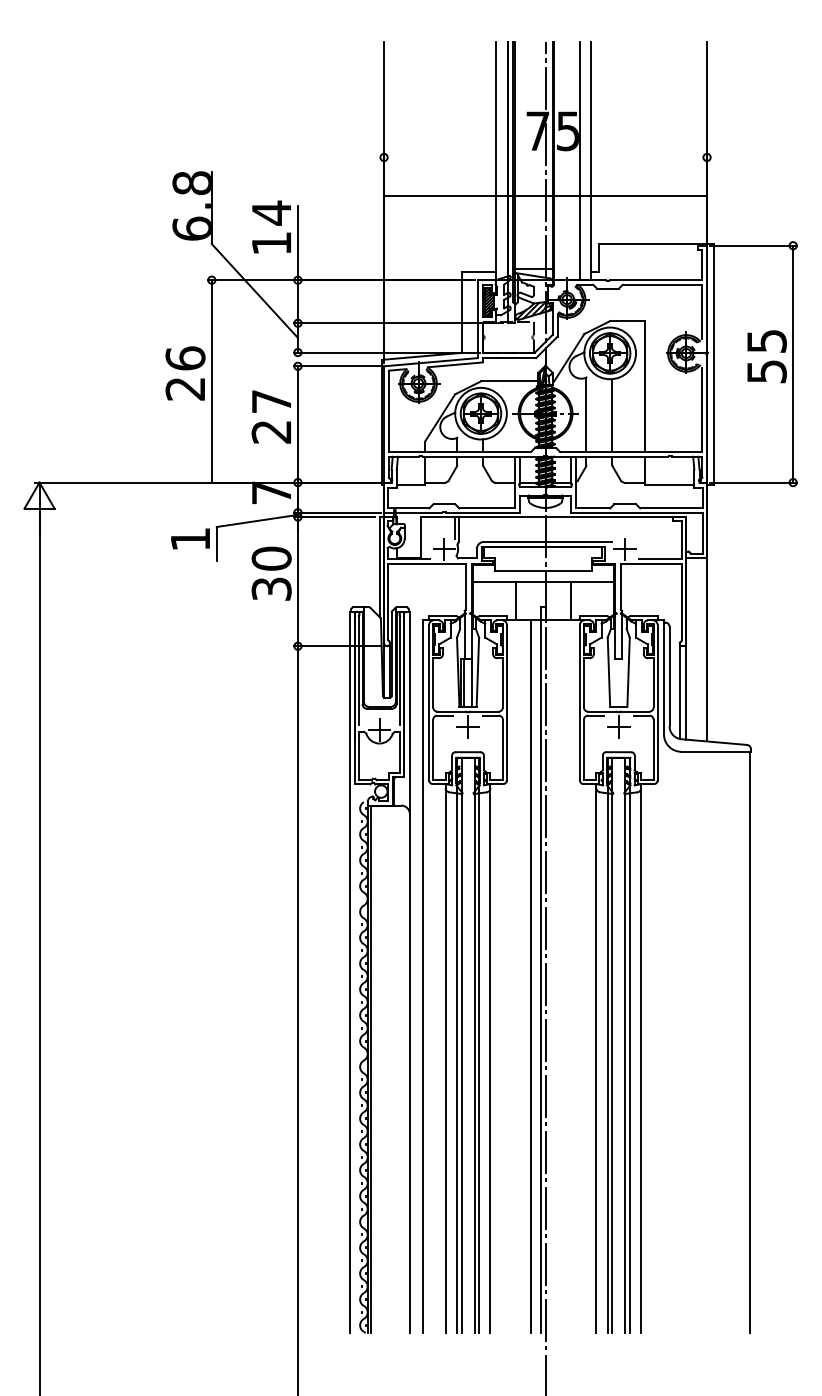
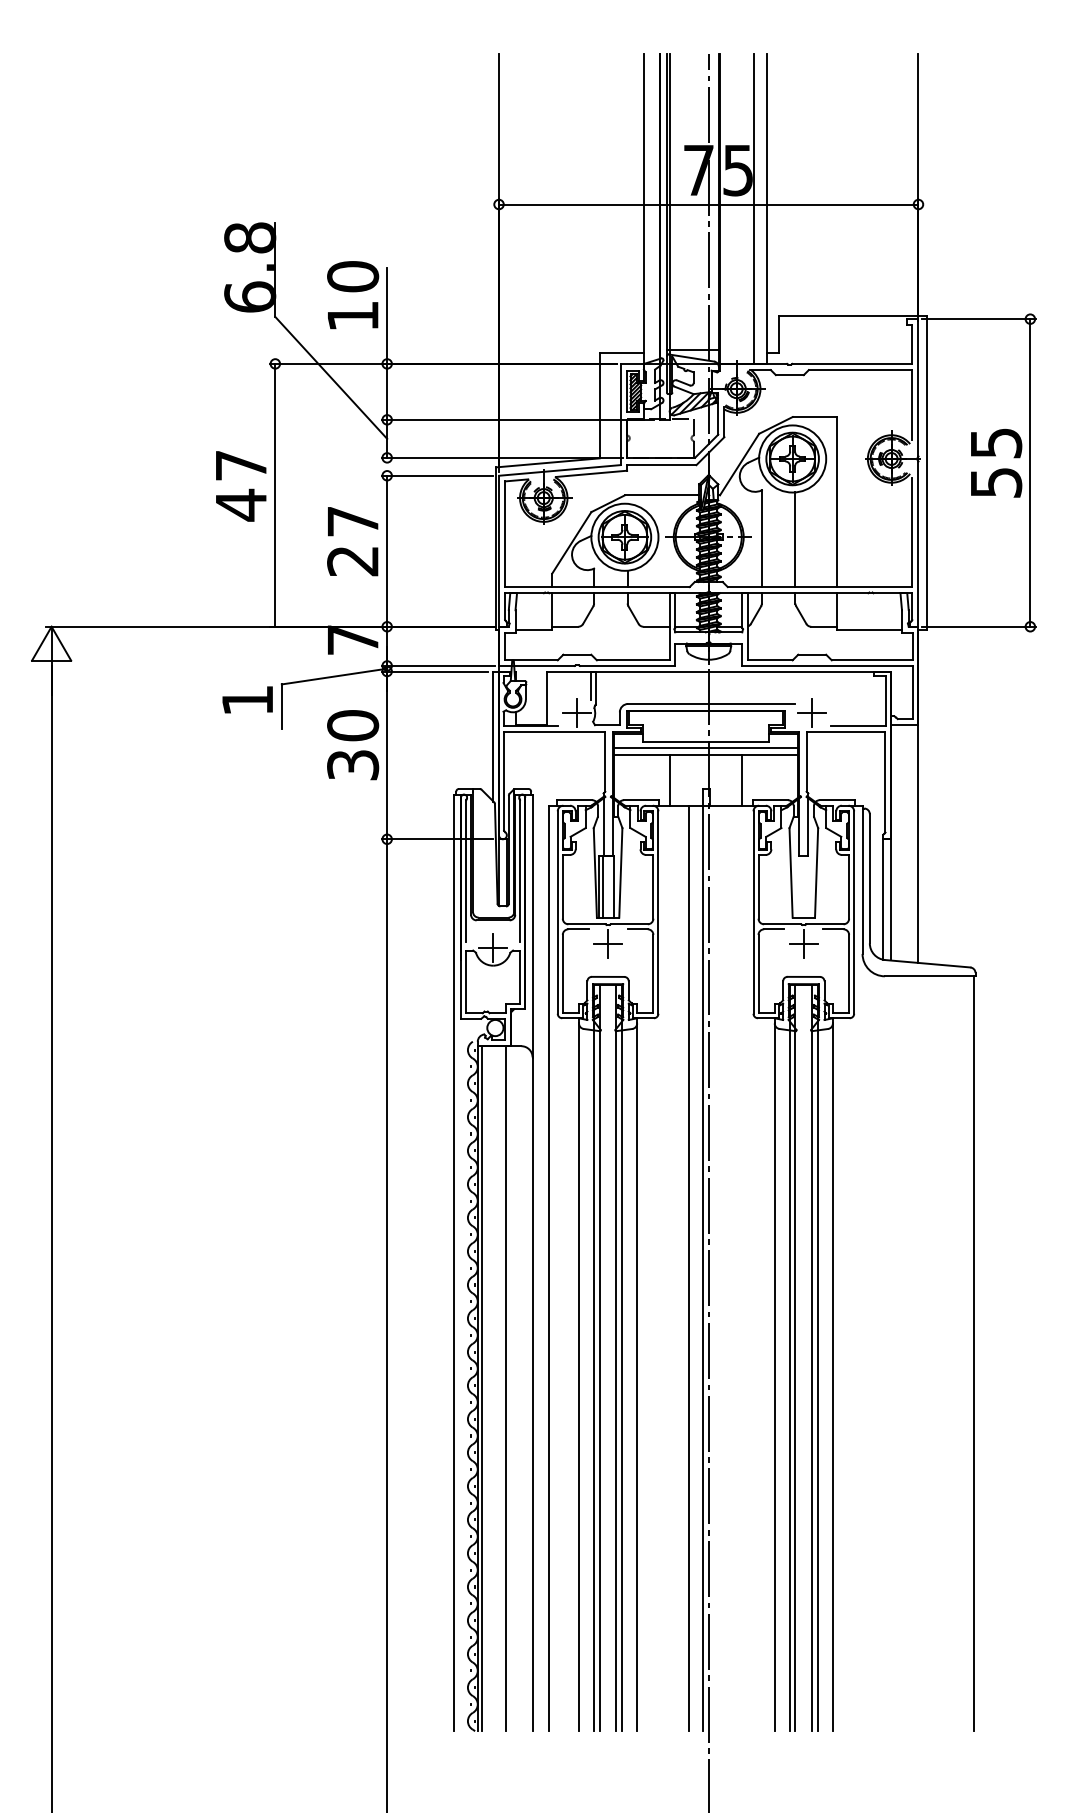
line: (545, 195) -> (708, 204), moved
text: (272, 212) -> (353, 276), 14 -> 10
text: (185, 373) -> (241, 485), 26 -> 47
line: (543, 575) -> (705, 747), added
line: (389, 1069) -> (505, 1388), added

